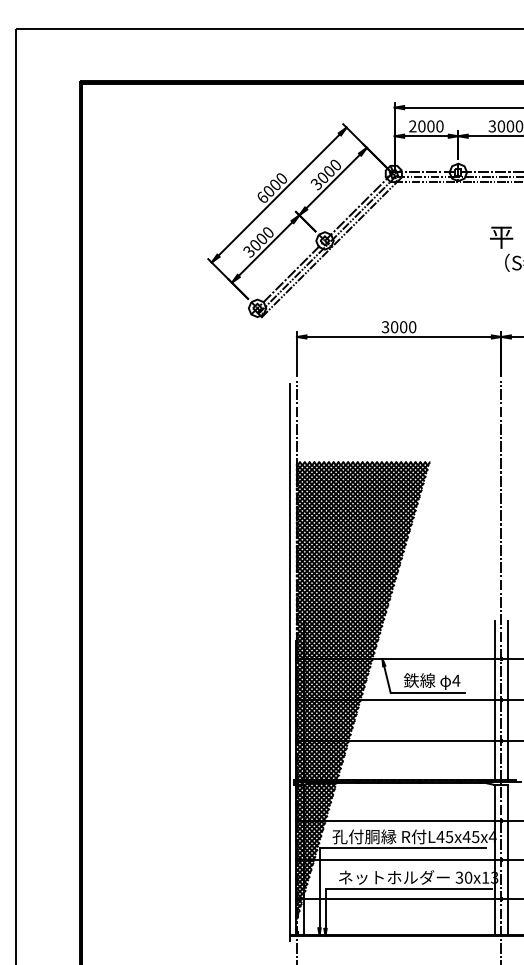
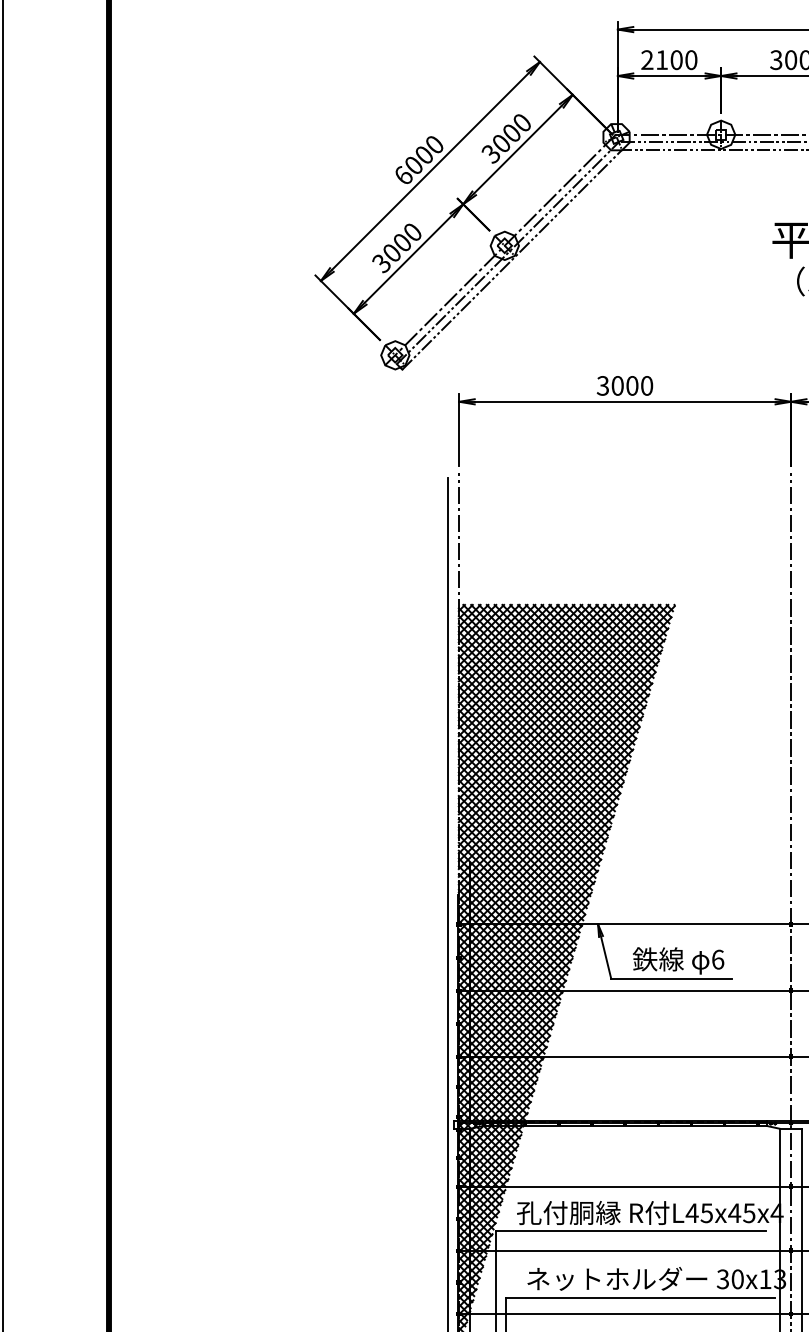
text: (421, 126) -> (661, 60), 2000 -> 2100
text: (456, 680) -> (718, 959), 4 -> 6
line: (494, 700) -> (779, 991), removed
line: (508, 700) -> (802, 991), removed

